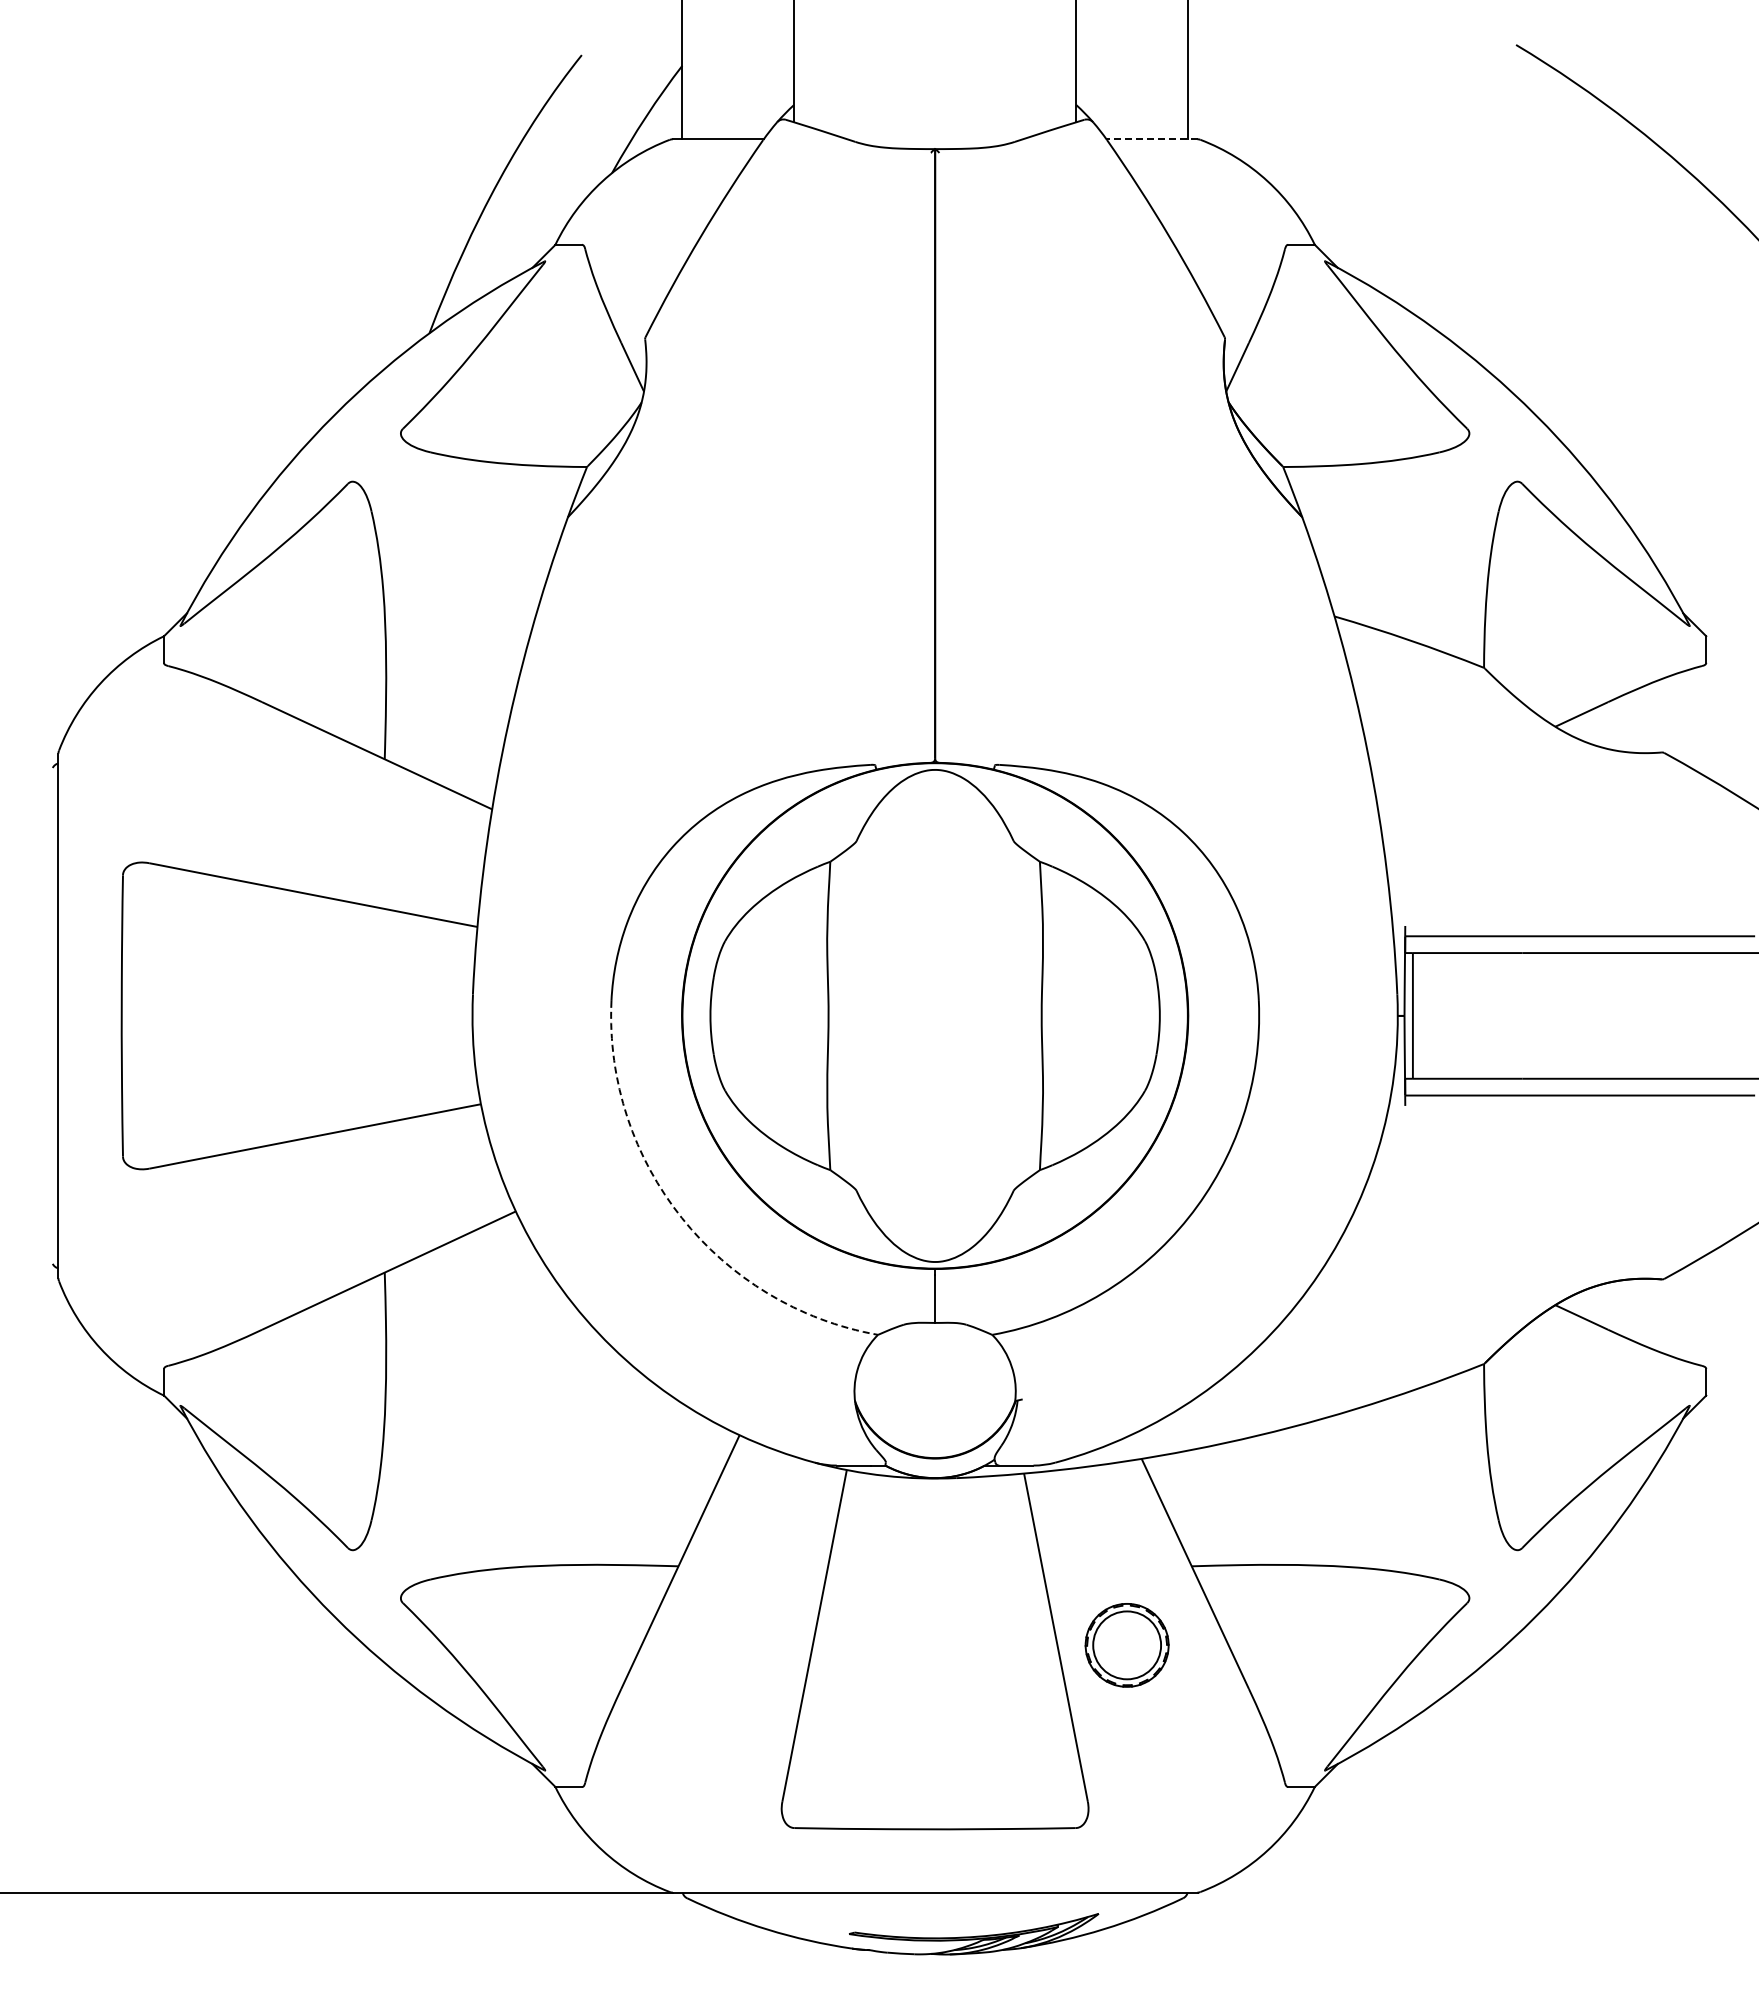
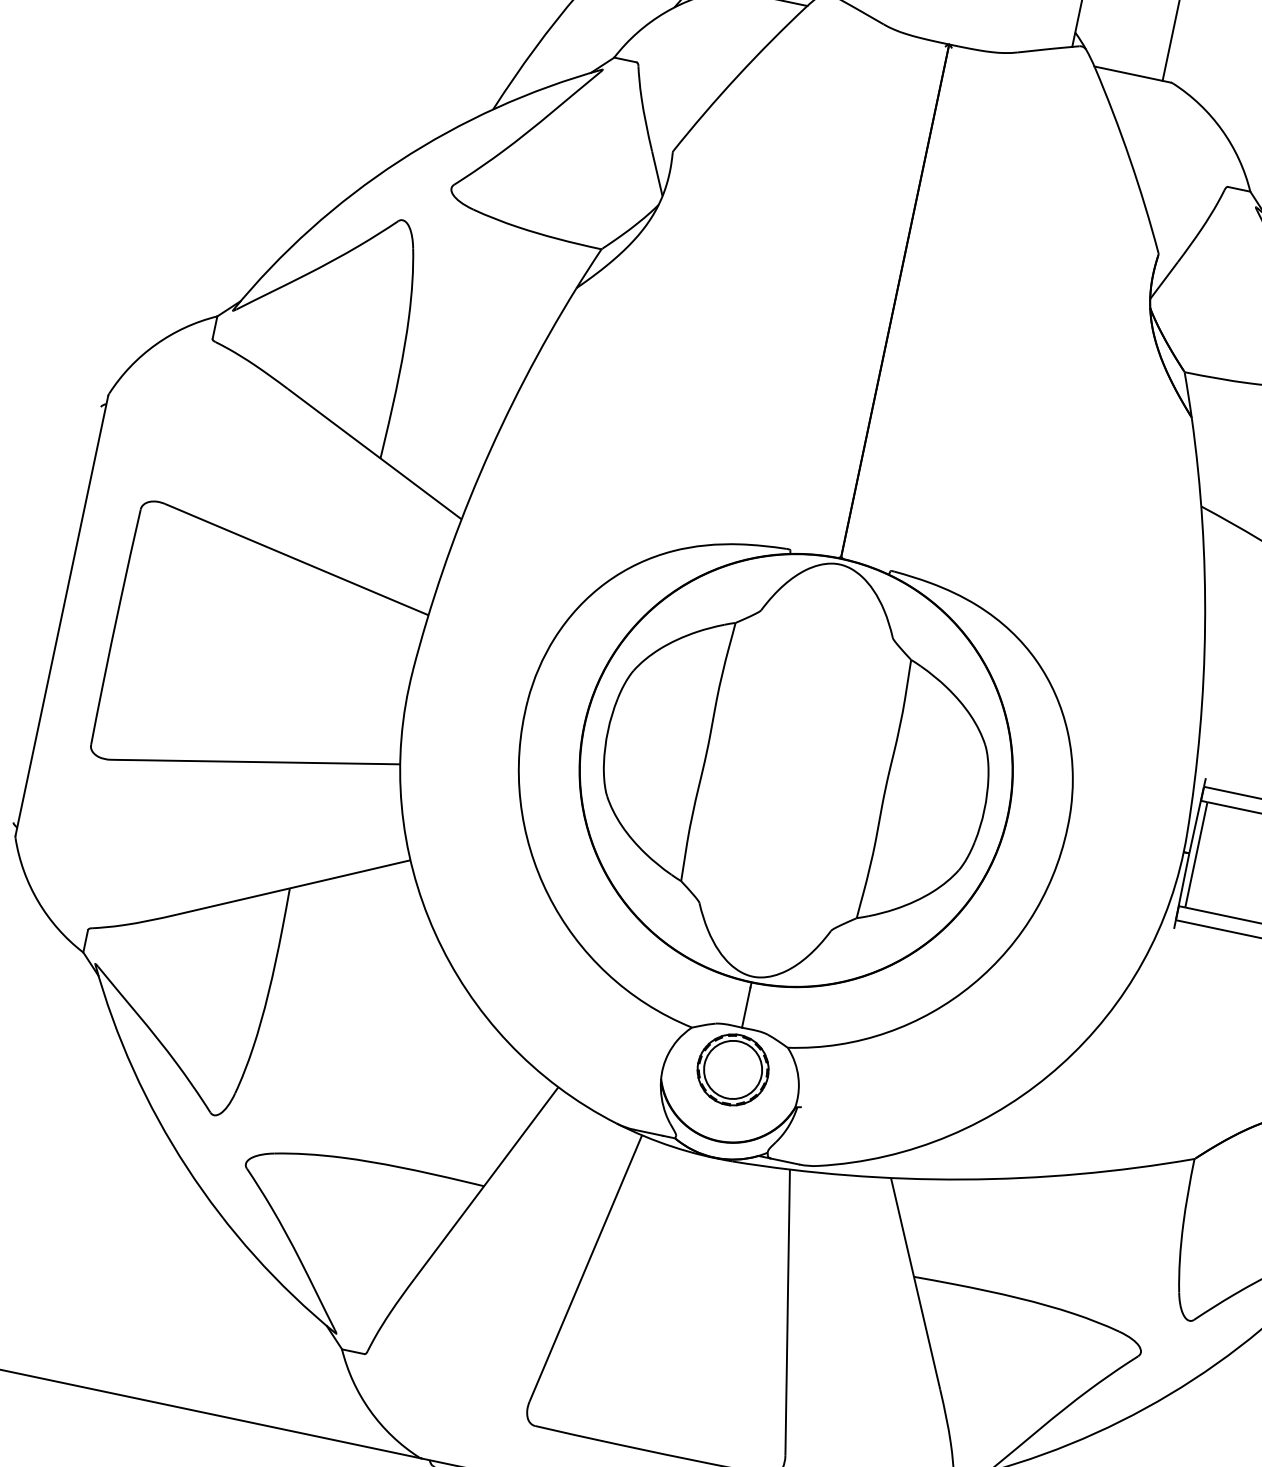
line: (1151, 139) -> (1132, 74), dashed -> solid
arc: (681, 1218) -> (547, 895), dashed -> solid
part: (1126, 1645) -> (732, 1069), moved

